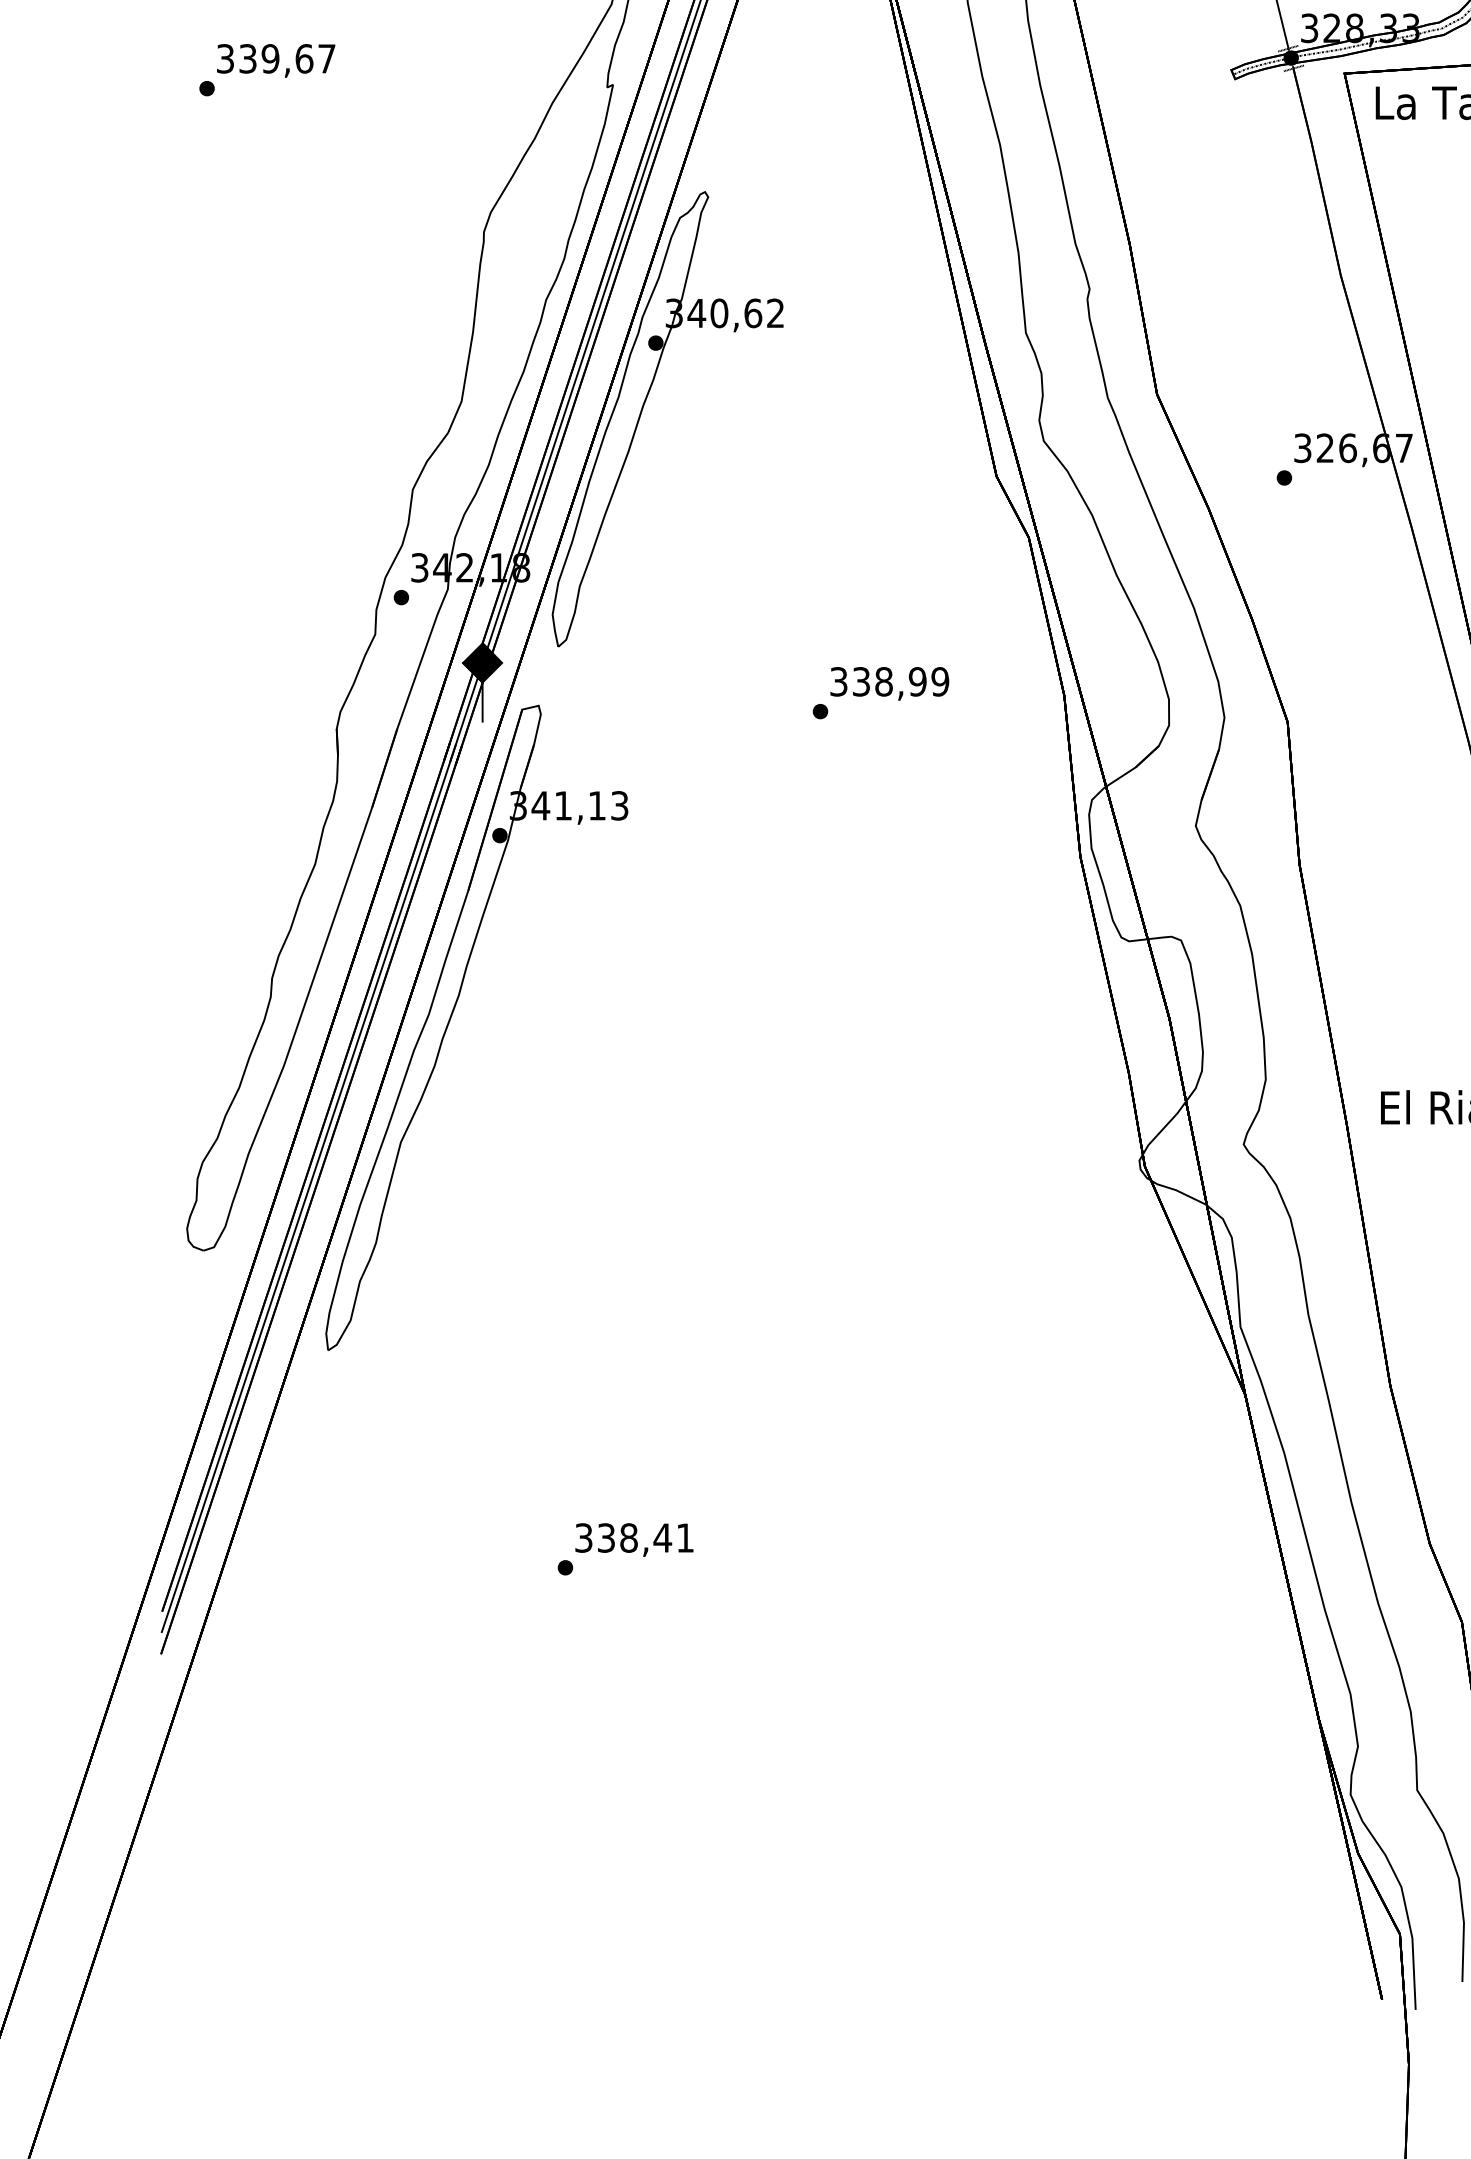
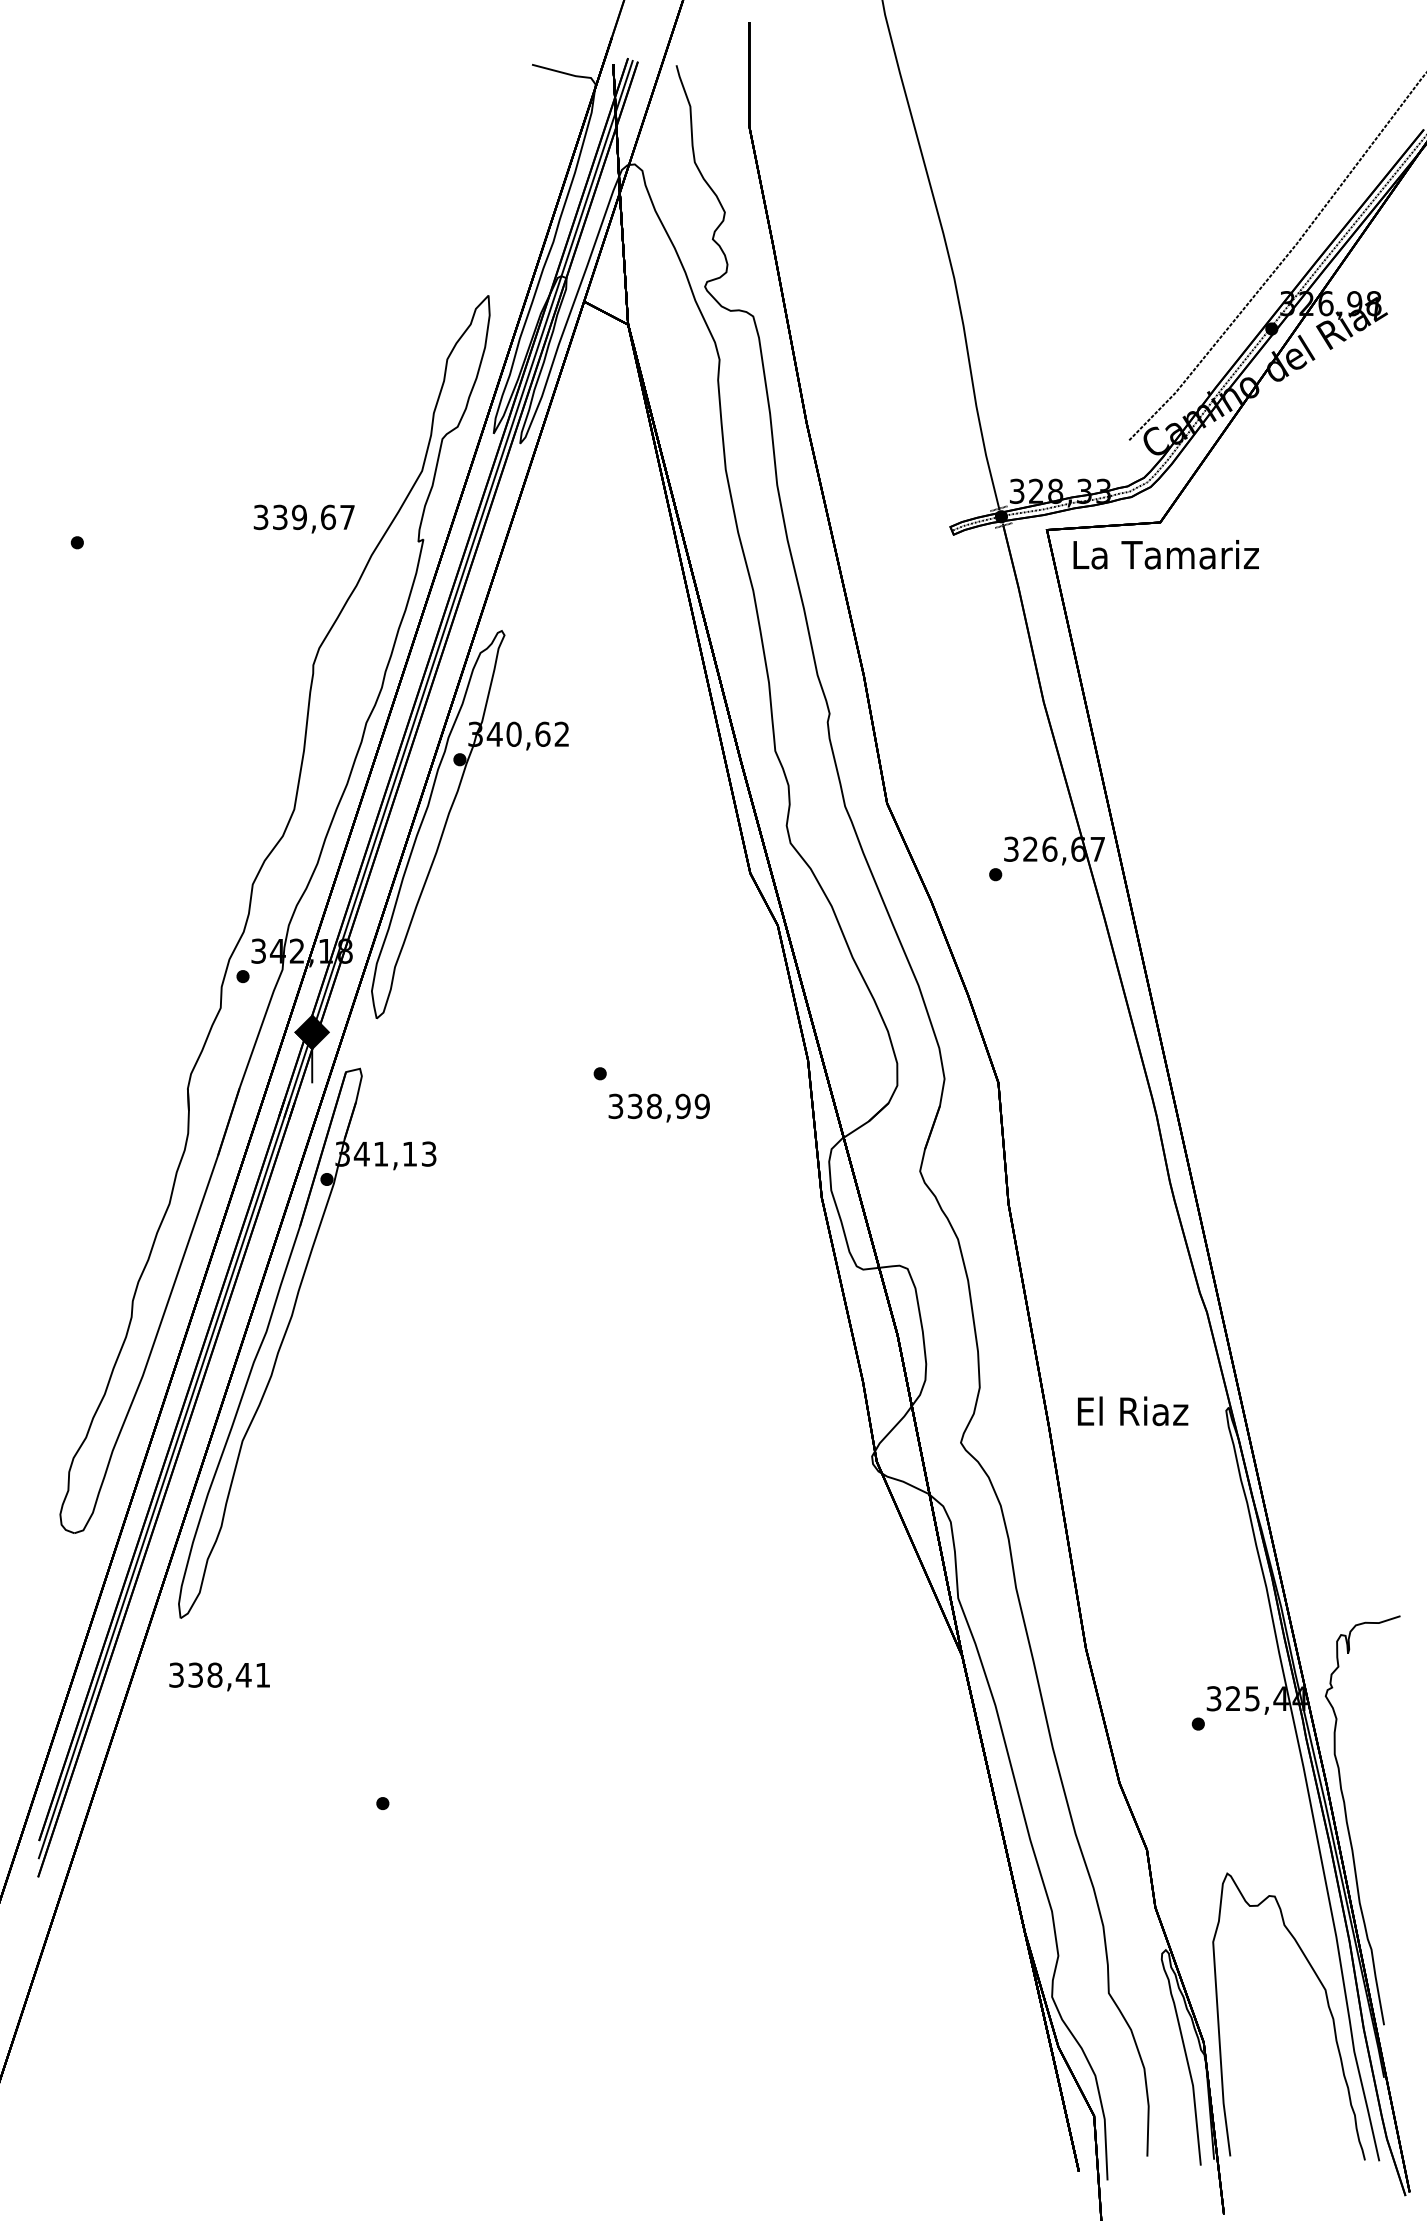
text: (275, 60) -> (303, 518), moved
text: (888, 683) -> (658, 1107), moved
text: (634, 1539) -> (219, 1676), moved

